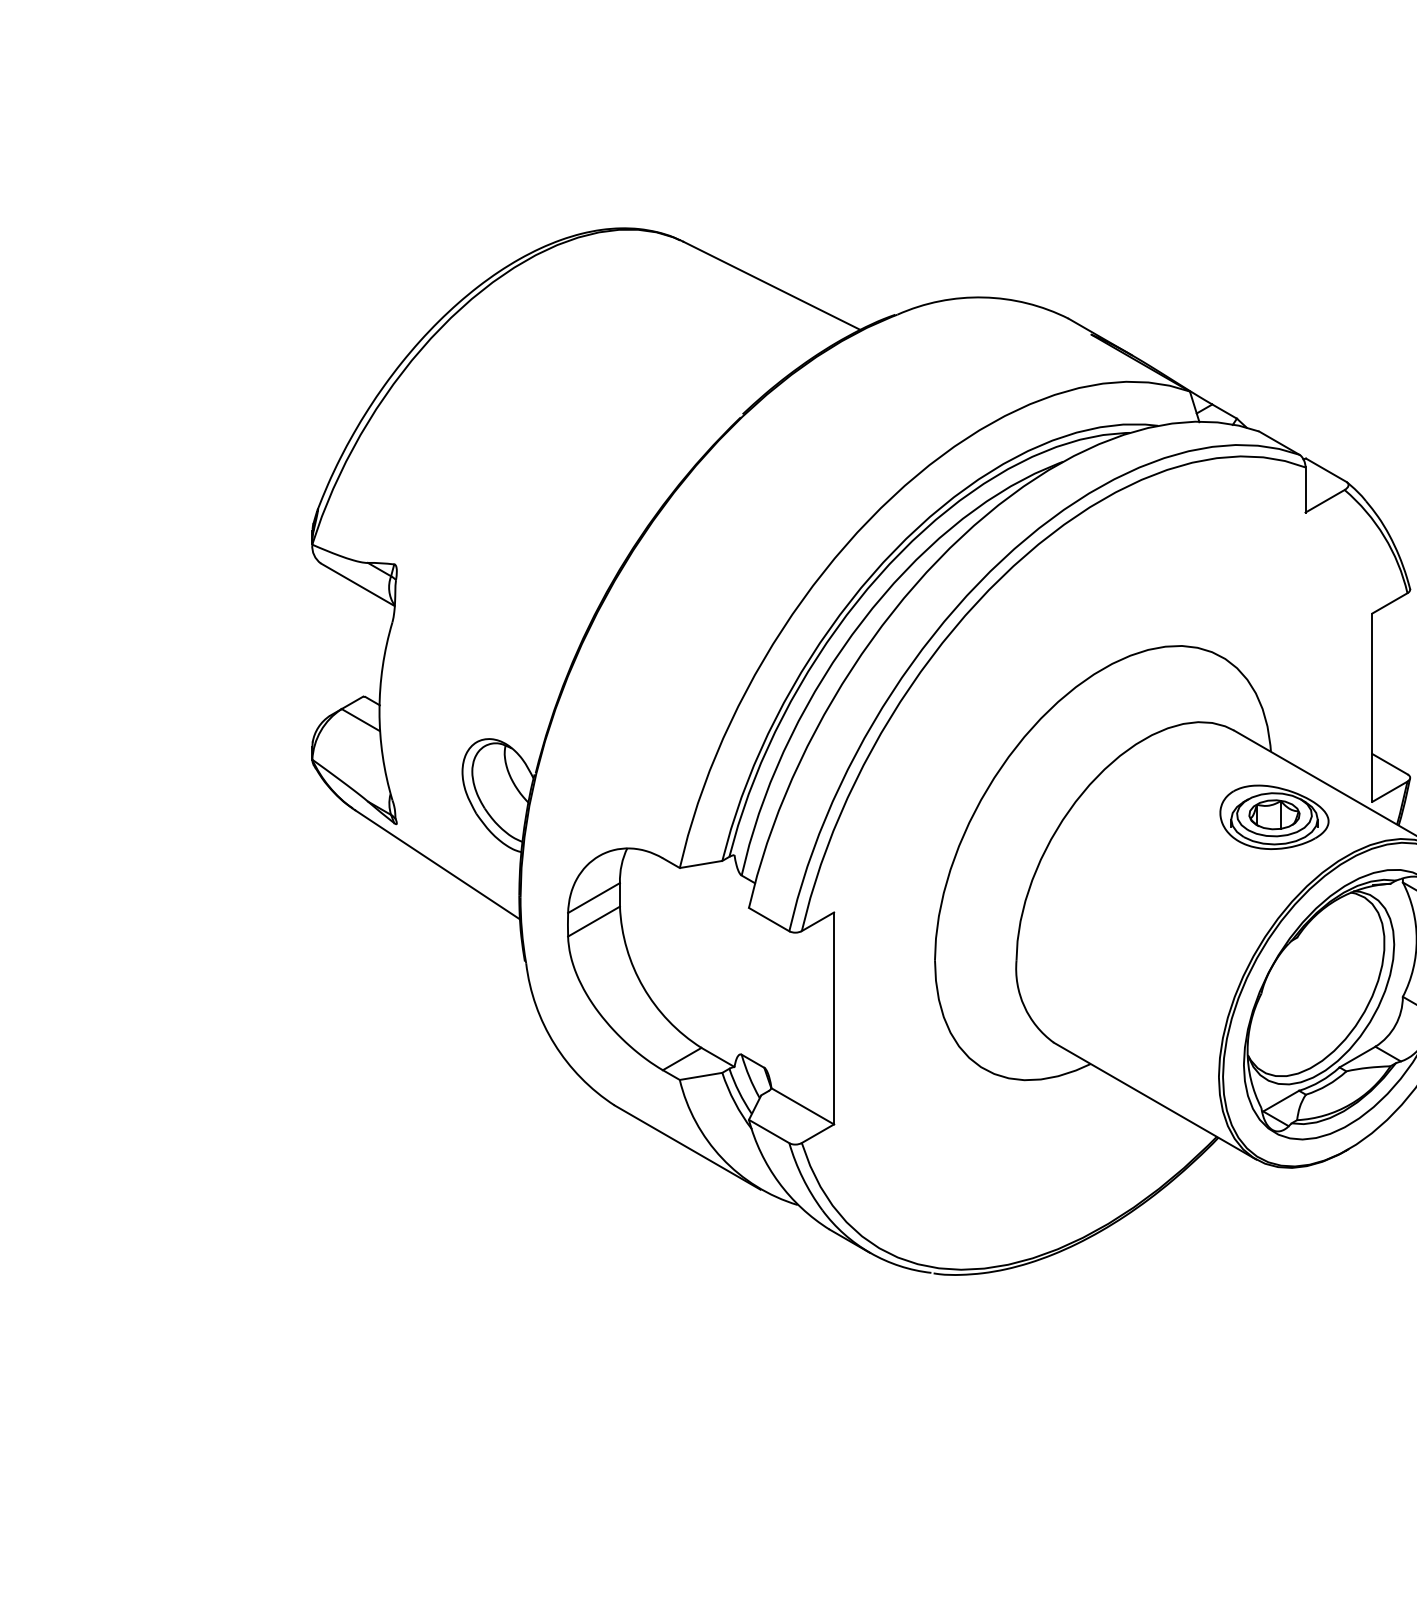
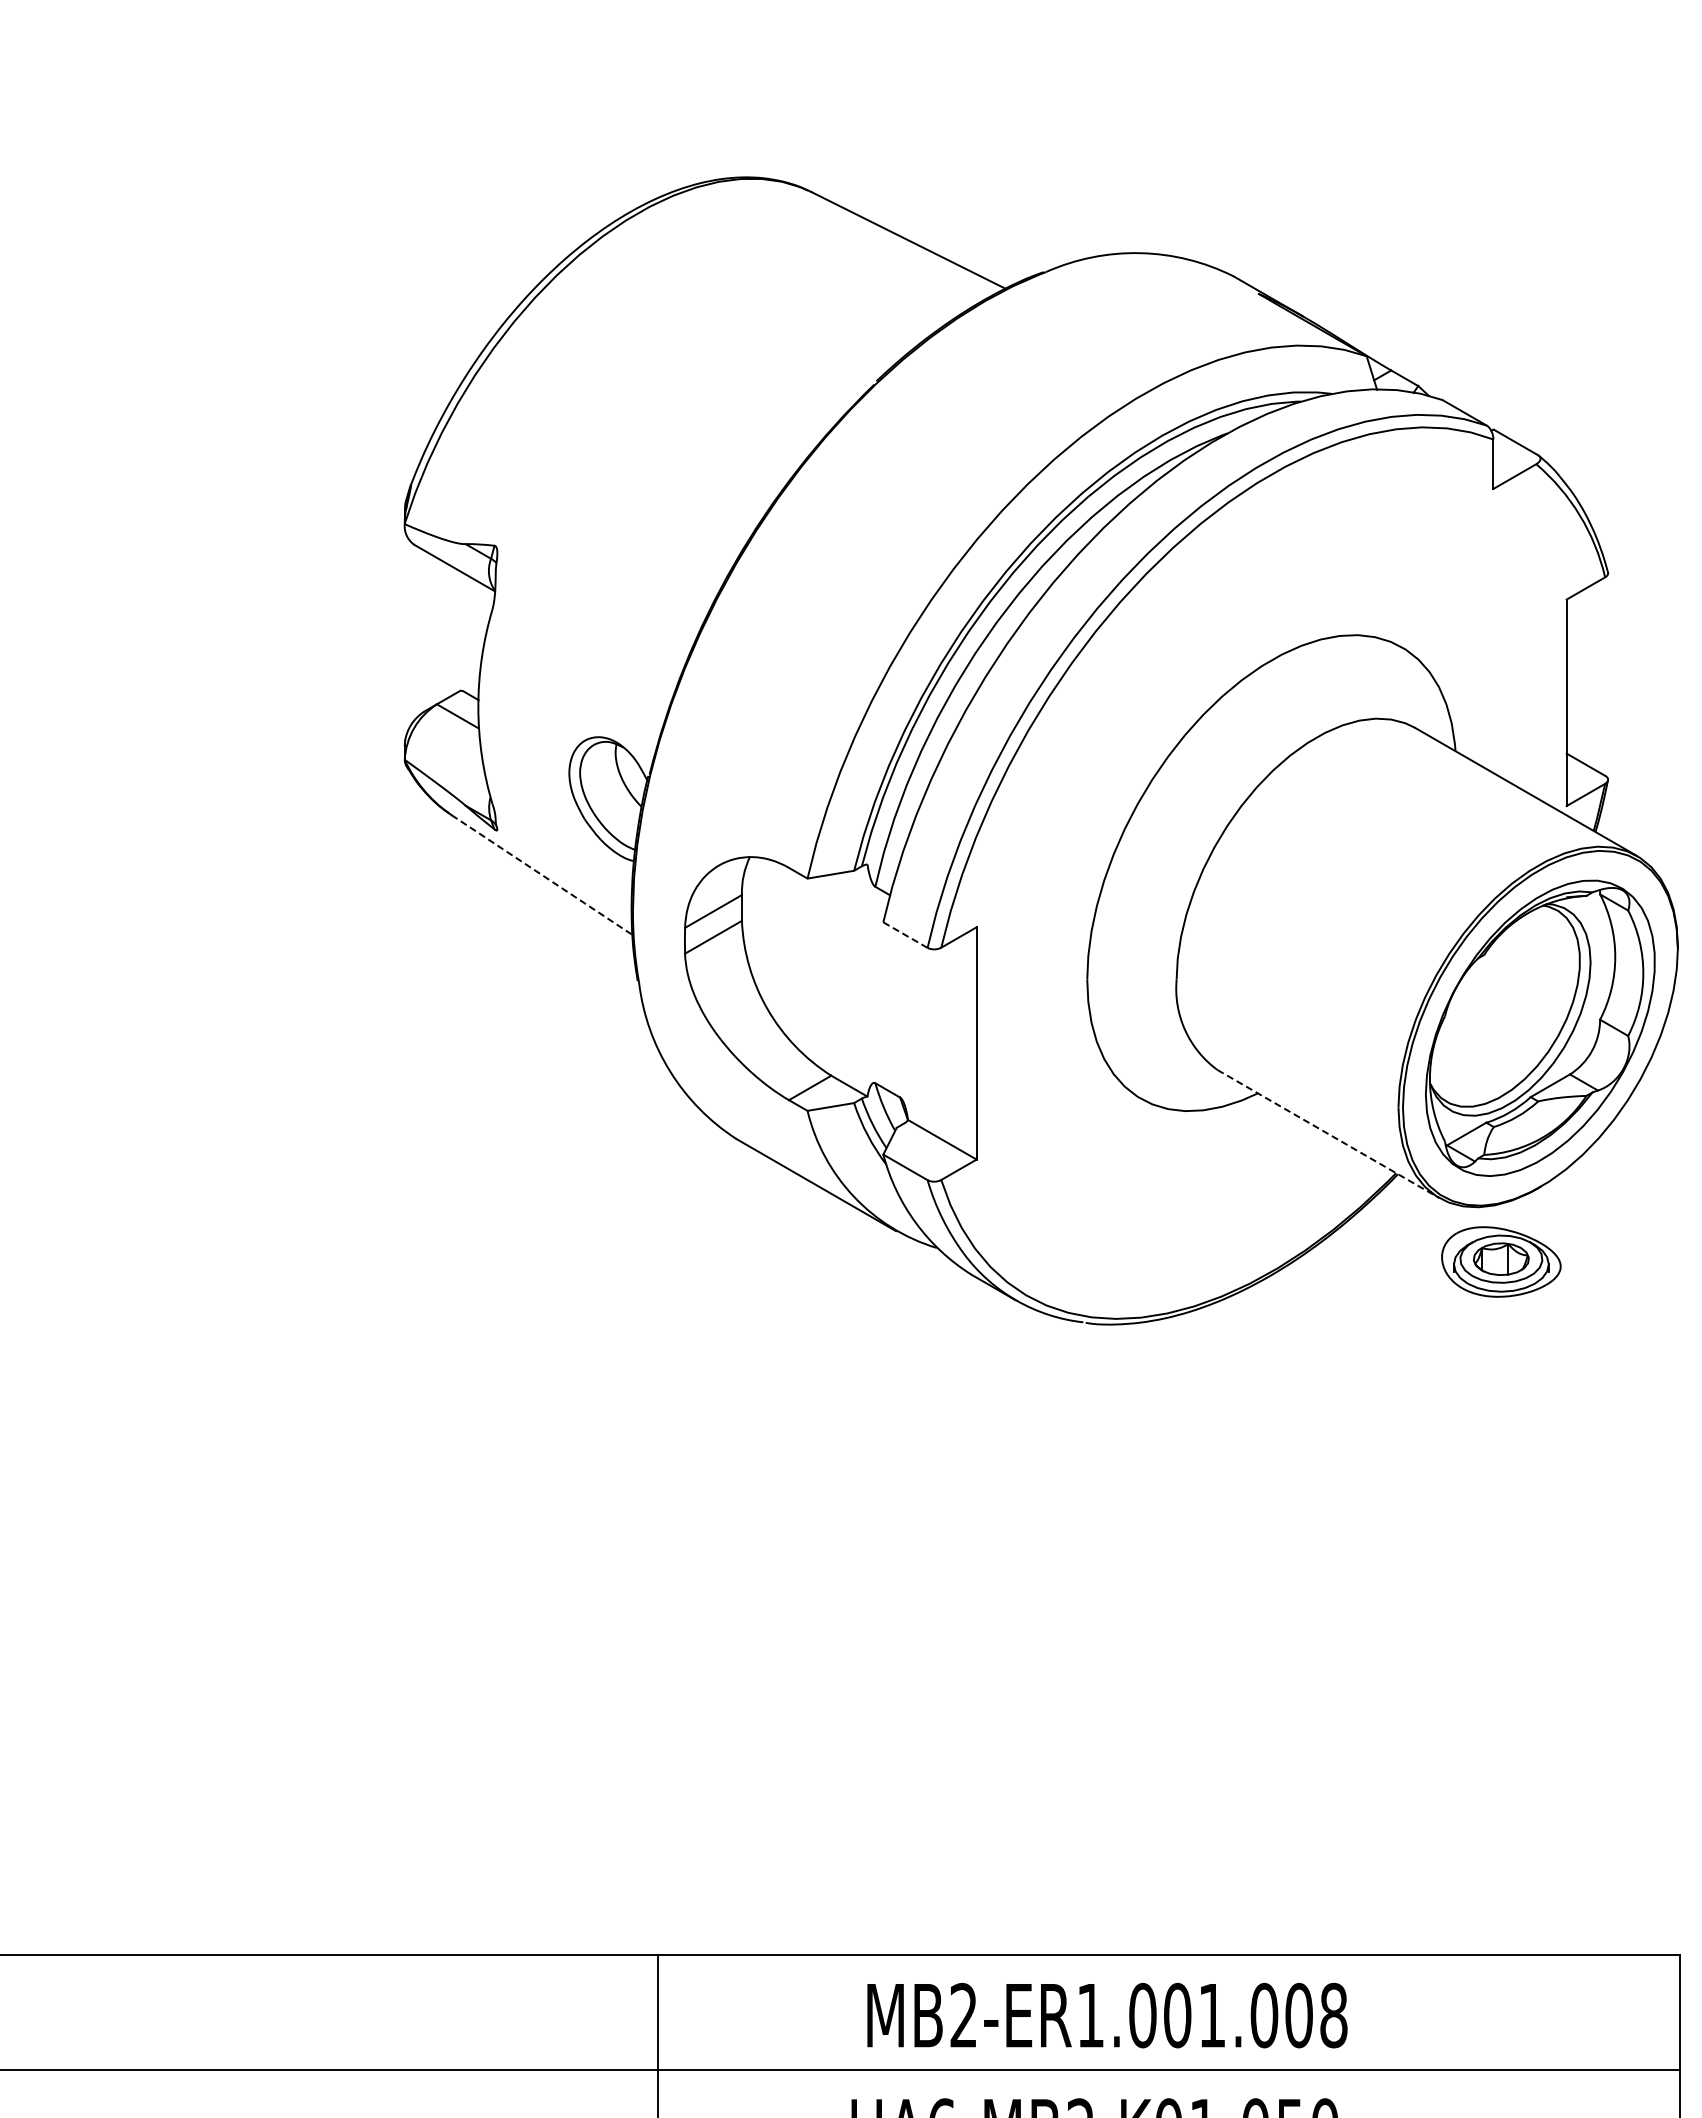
part: (1274, 816) -> (1501, 1261), moved
line: (438, 865) -> (542, 875), solid -> dashed
line: (769, 919) -> (905, 935), solid -> dashed
line: (1155, 1101) -> (1328, 1134), solid -> dashed

